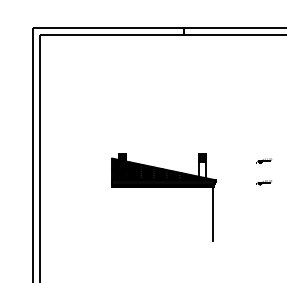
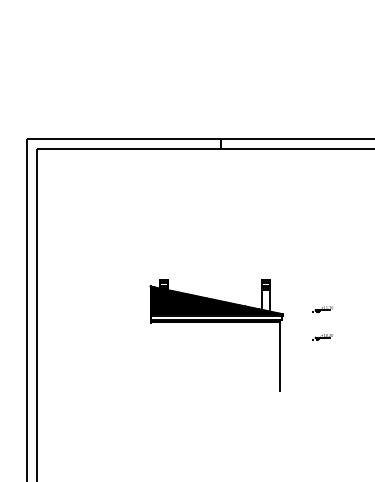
part: (163, 186) -> (216, 322), moved

